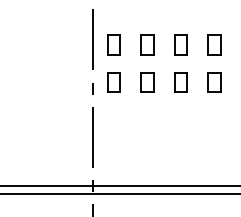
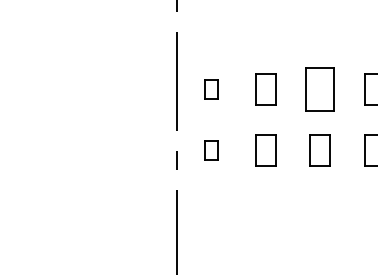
part: (113, 44) -> (210, 89), size x0.6
part: (180, 44) -> (319, 89), size x1.4
part: (113, 82) -> (210, 150), size x0.6

